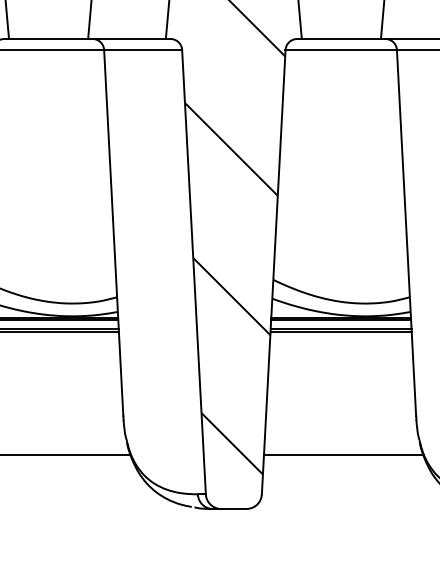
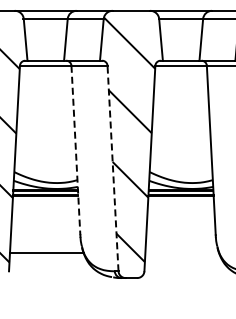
line: (112, 233) -> (75, 150), solid -> dashed
line: (195, 272) -> (113, 168), solid -> dashed
line: (344, 455) -> (182, 253), removed

